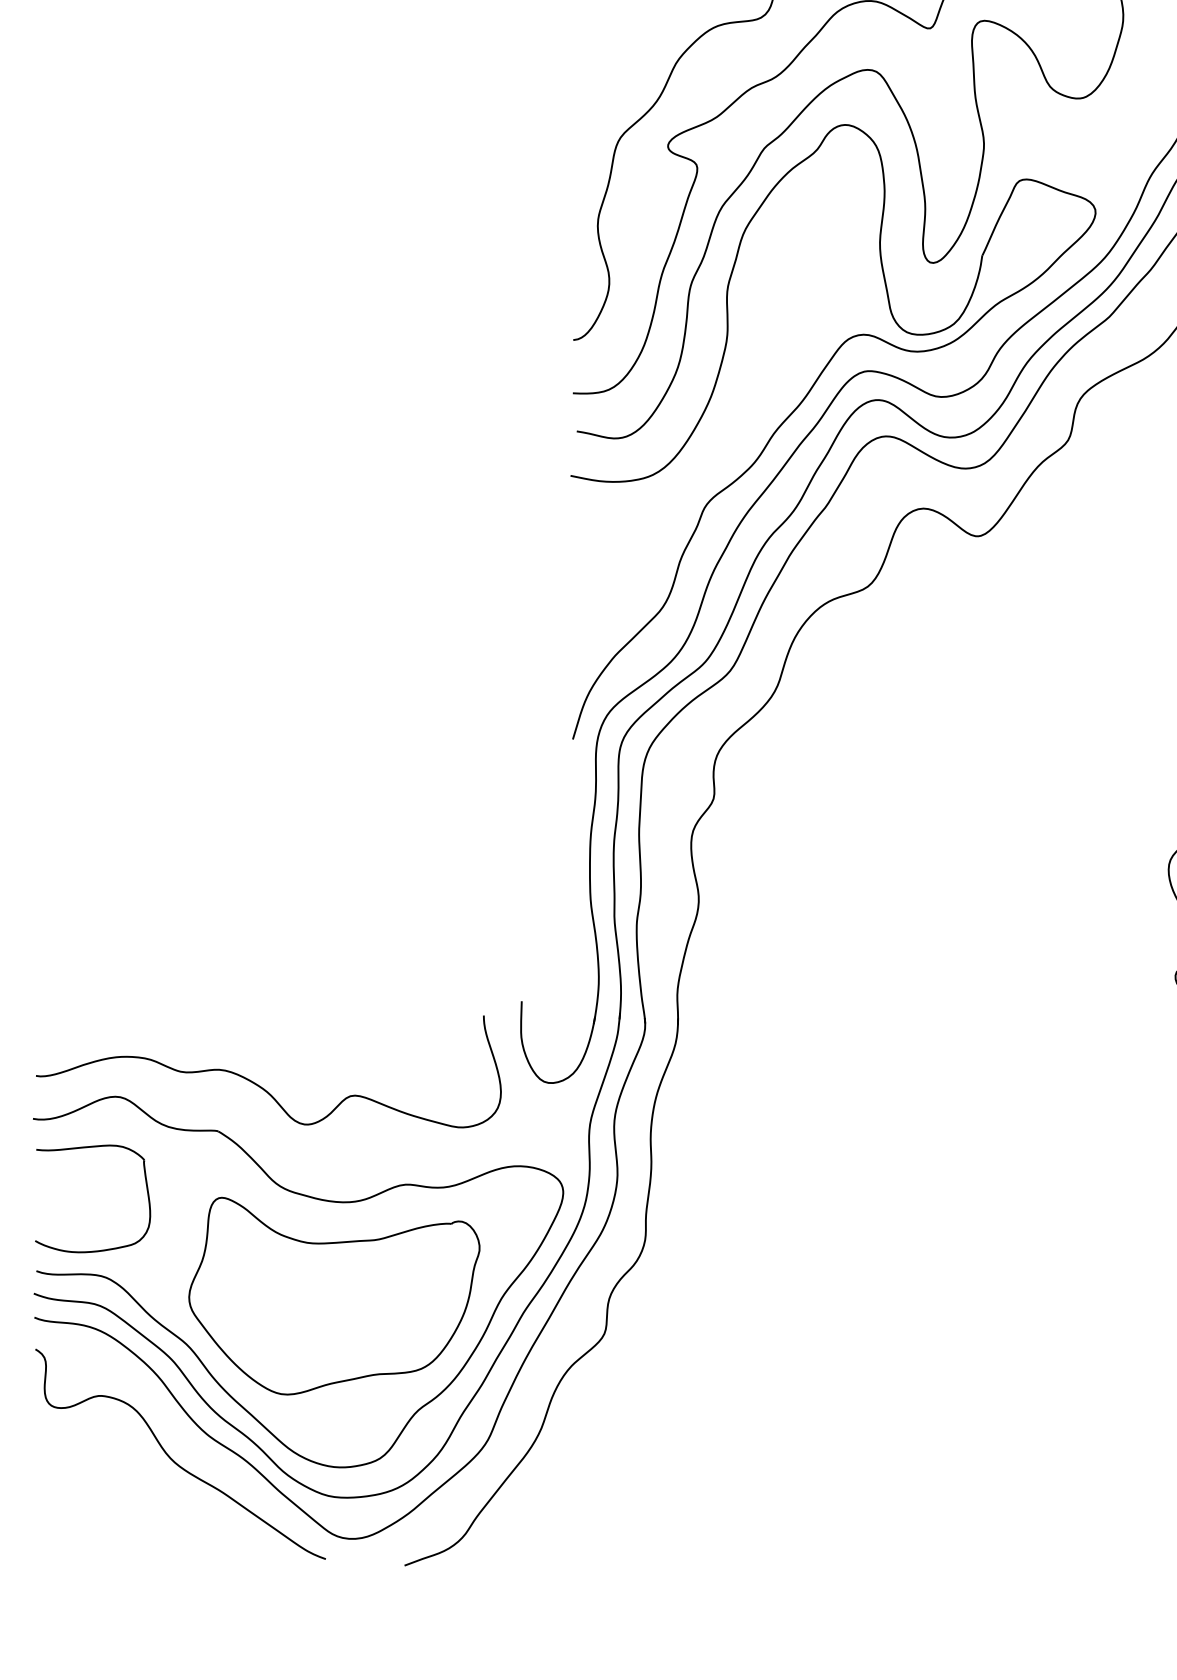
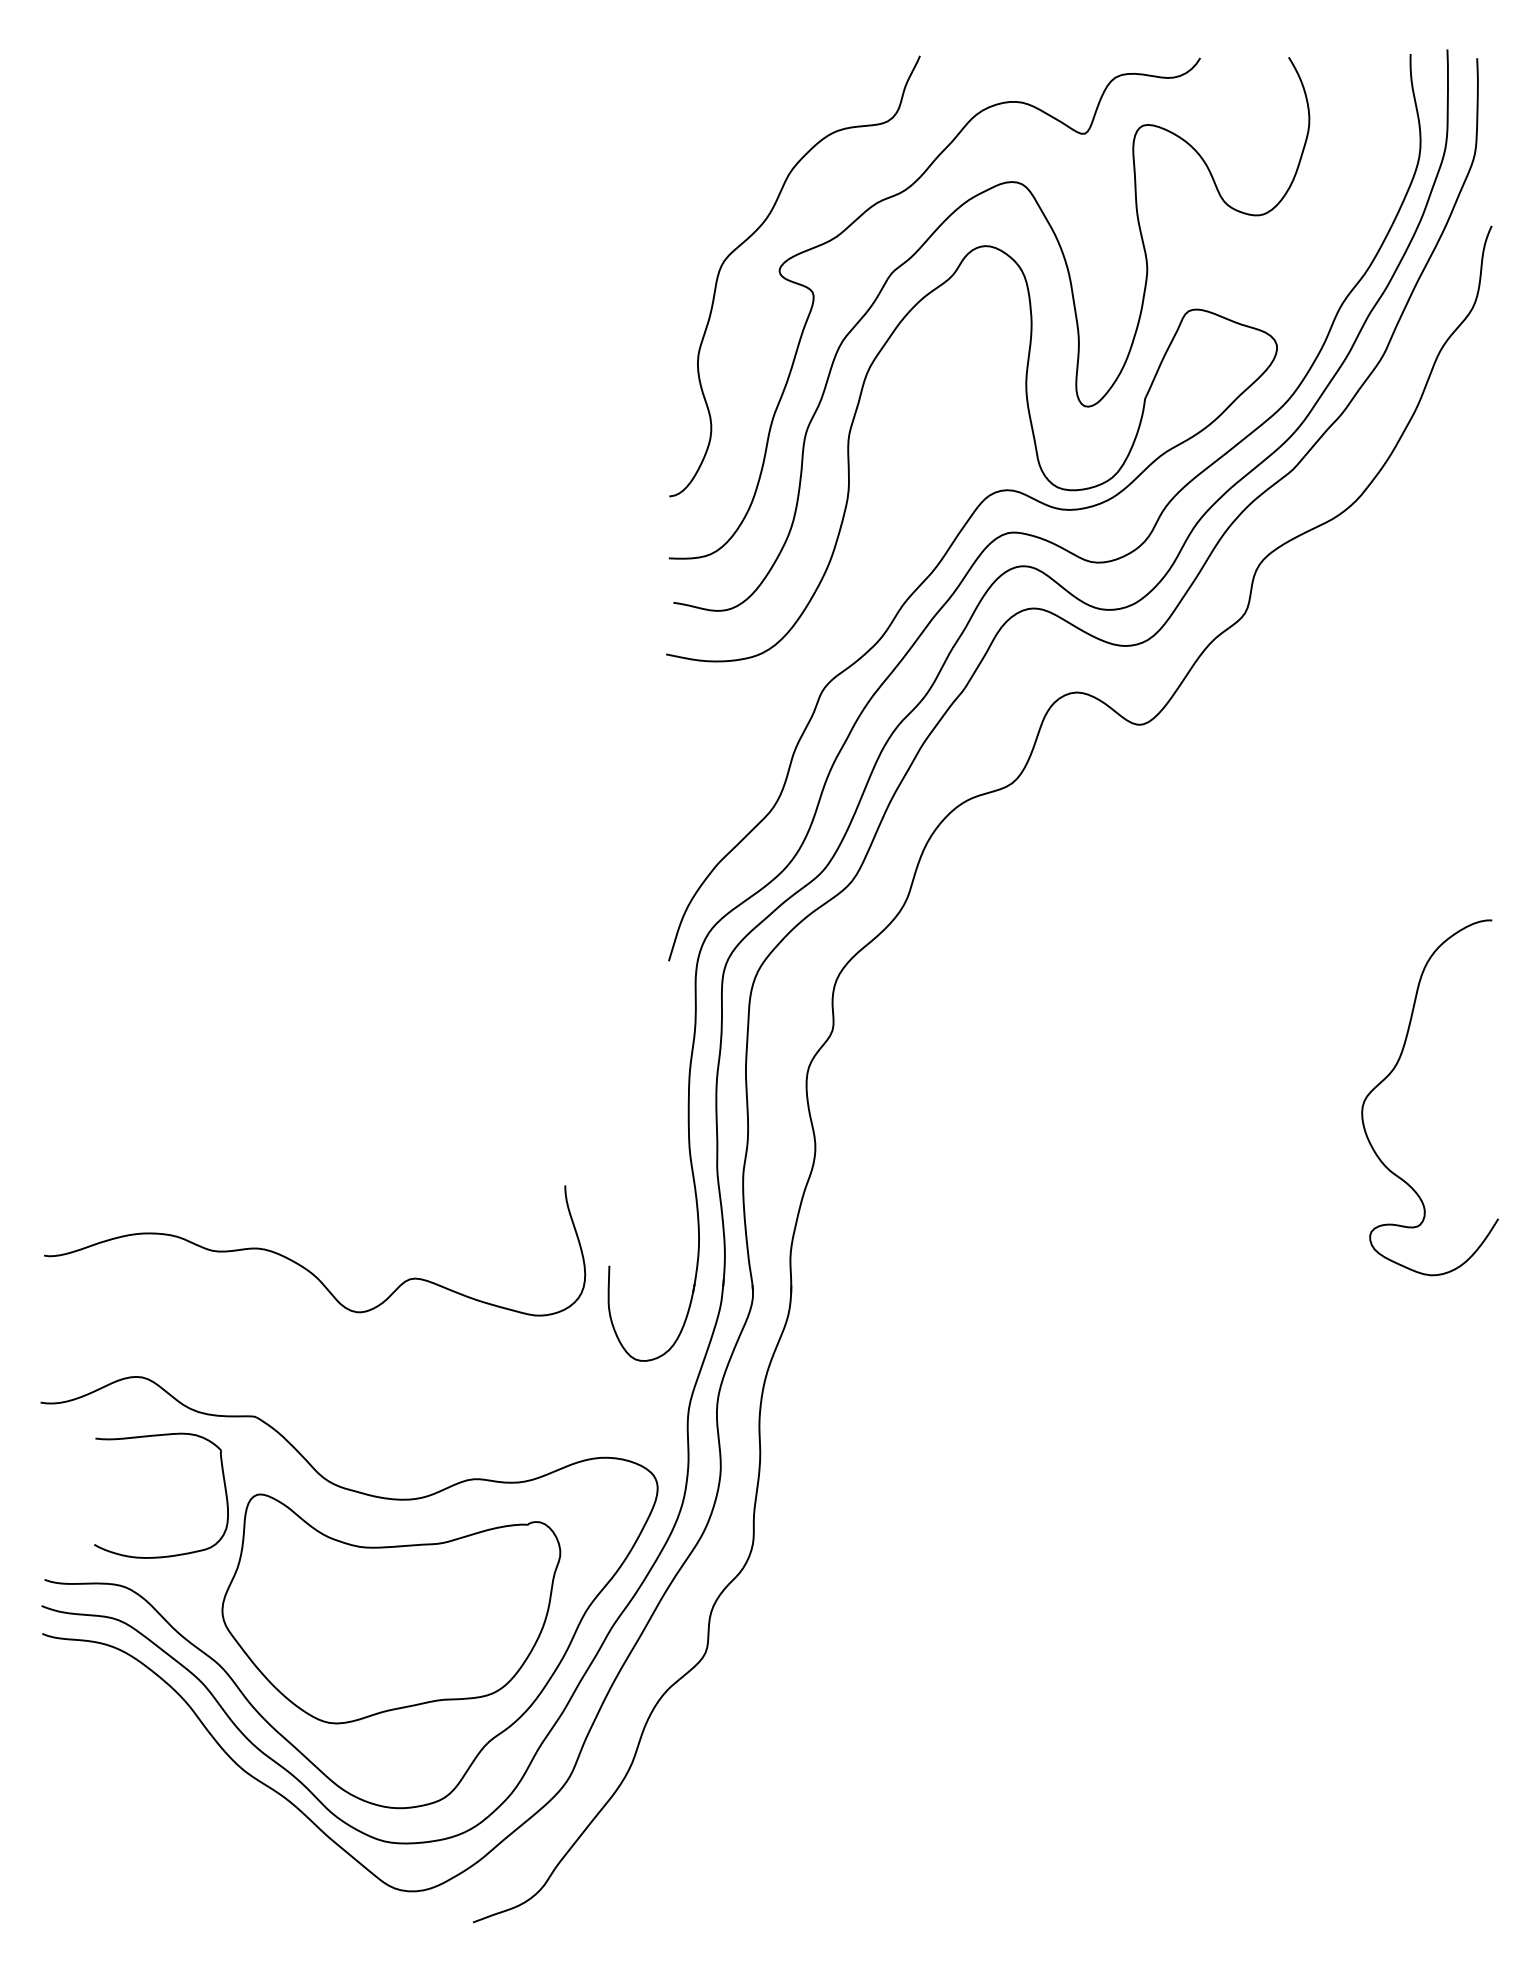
curve: (260, 1086) -> (305, 1267), moved
part: (90, 1147) -> (158, 1436), moved
curve: (175, 1461) -> (206, 1801), removed

